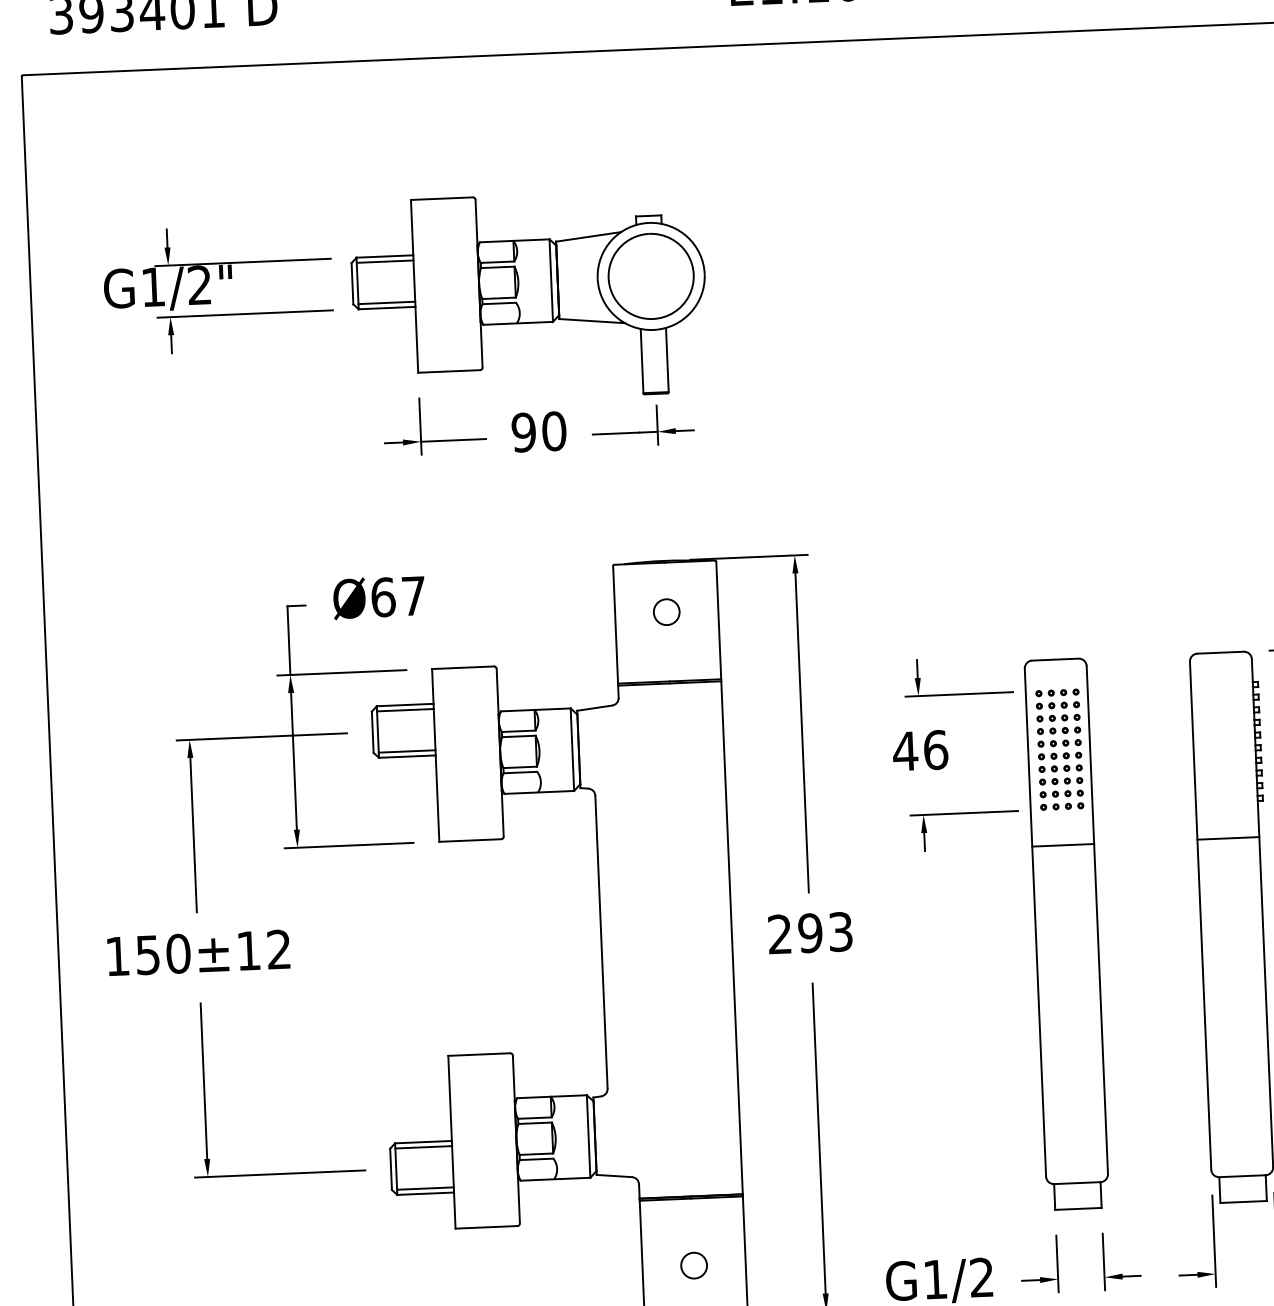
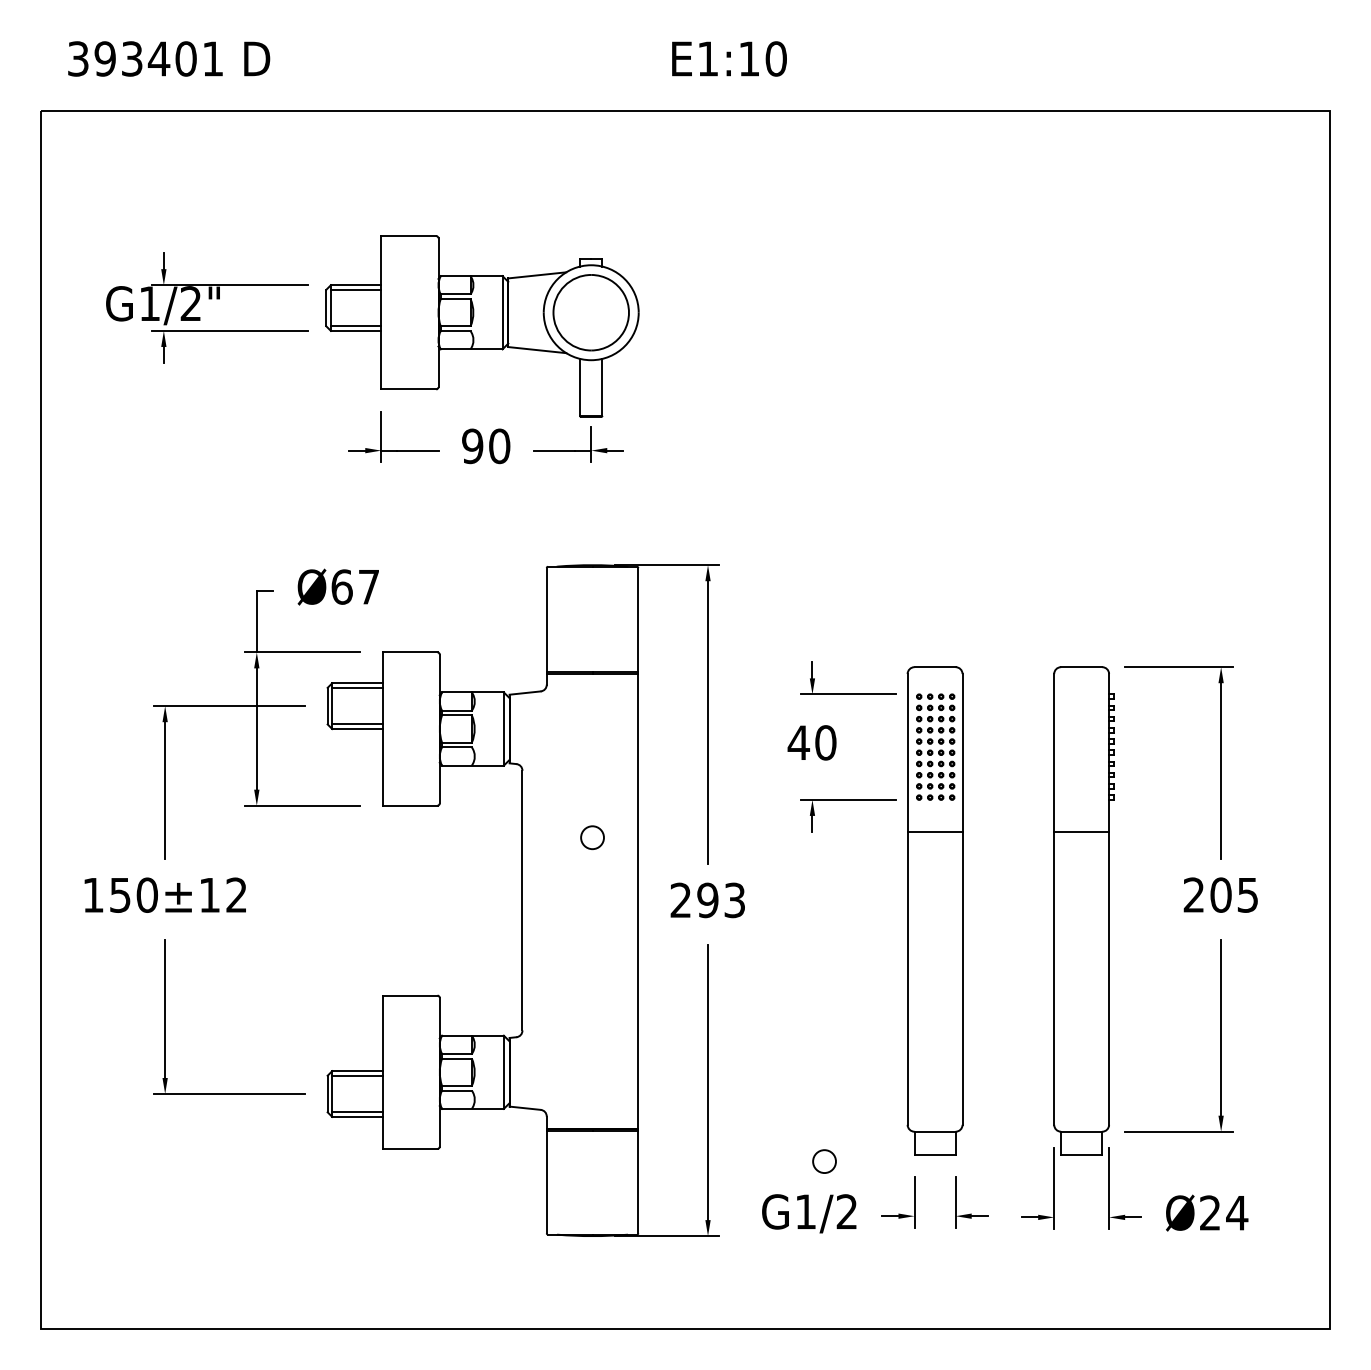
circle: (666, 611) -> (592, 837), moved
text: (935, 749) -> (825, 742), 46 -> 40
circle: (694, 1265) -> (824, 1161), moved

